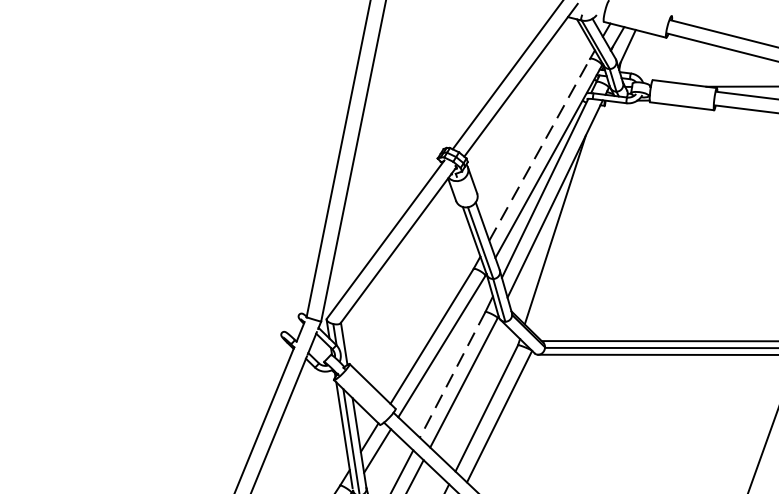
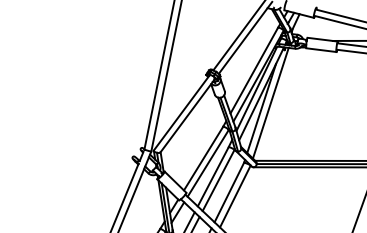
line: (540, 149) -> (254, 70), dashed -> solid
line: (574, 217) -> (270, 102), added
line: (453, 376) -> (213, 177), dashed -> solid

